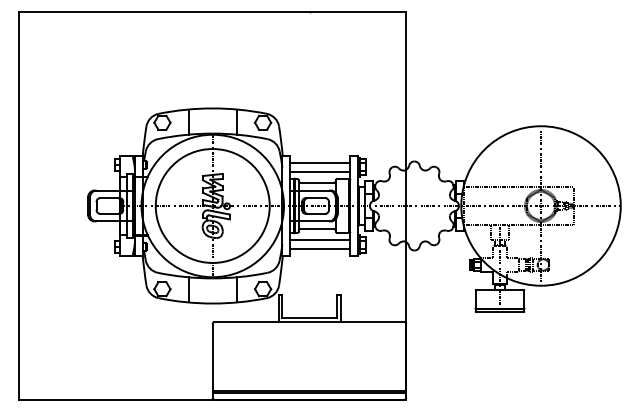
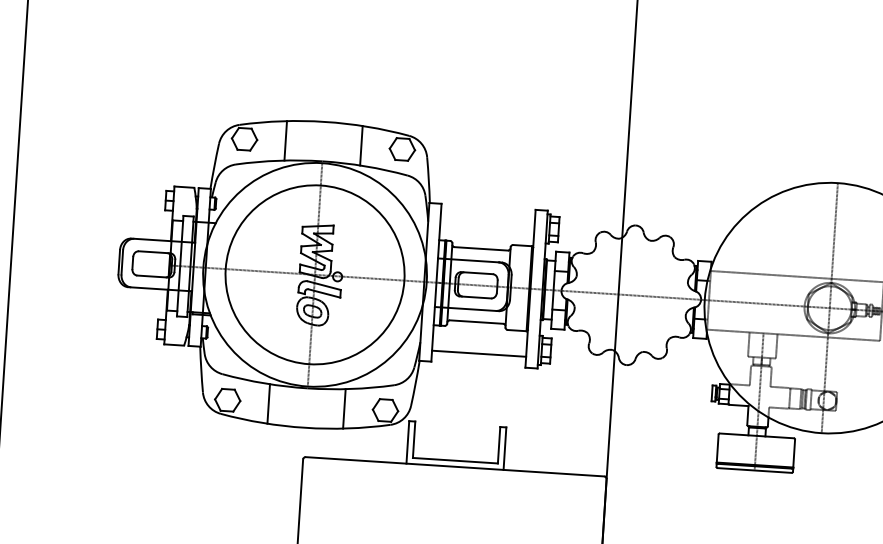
line: (320, 162) -> (488, 217), removed
line: (320, 171) -> (487, 231), removed
line: (320, 240) -> (480, 339), removed

